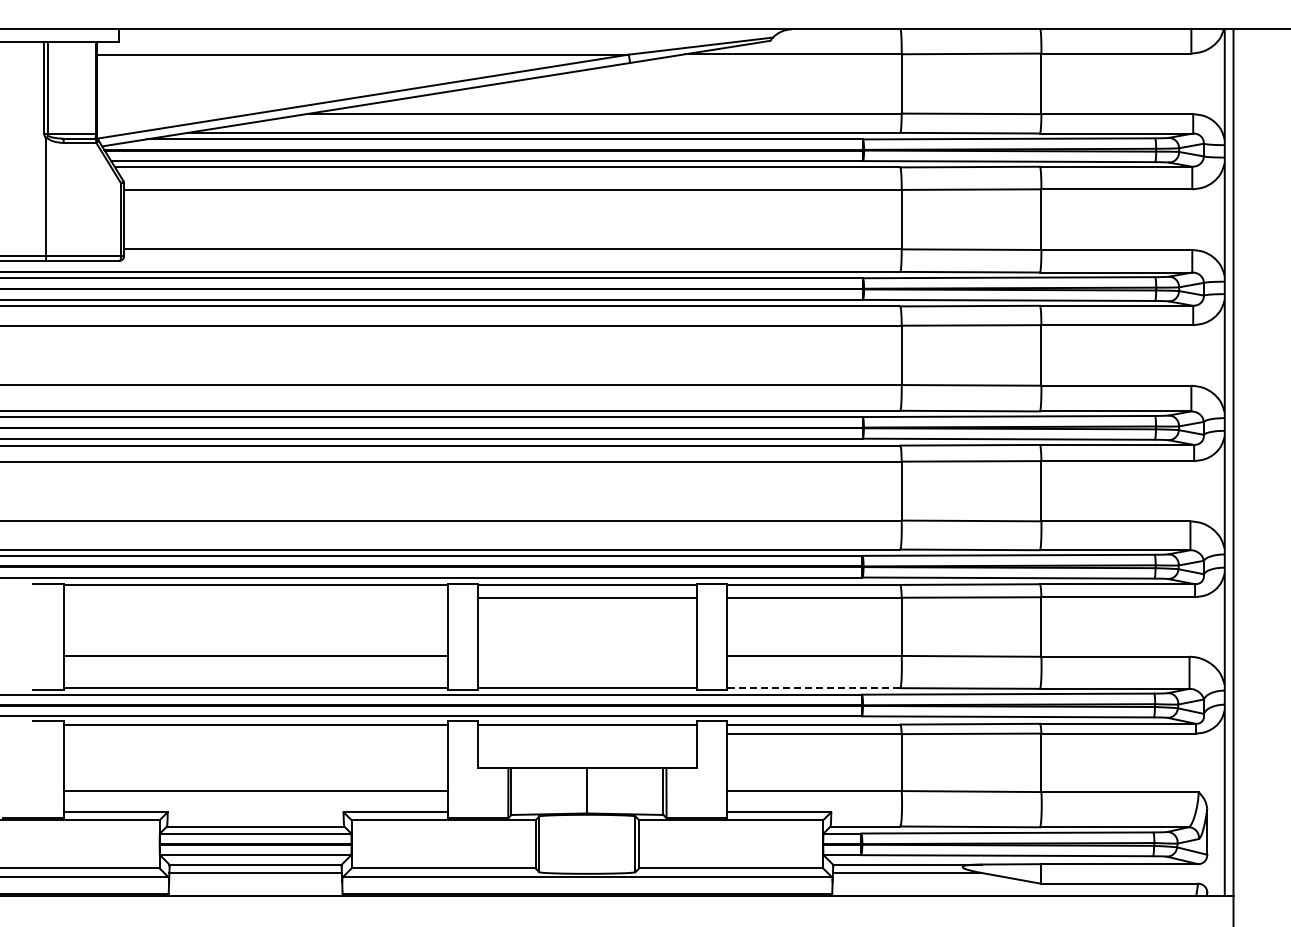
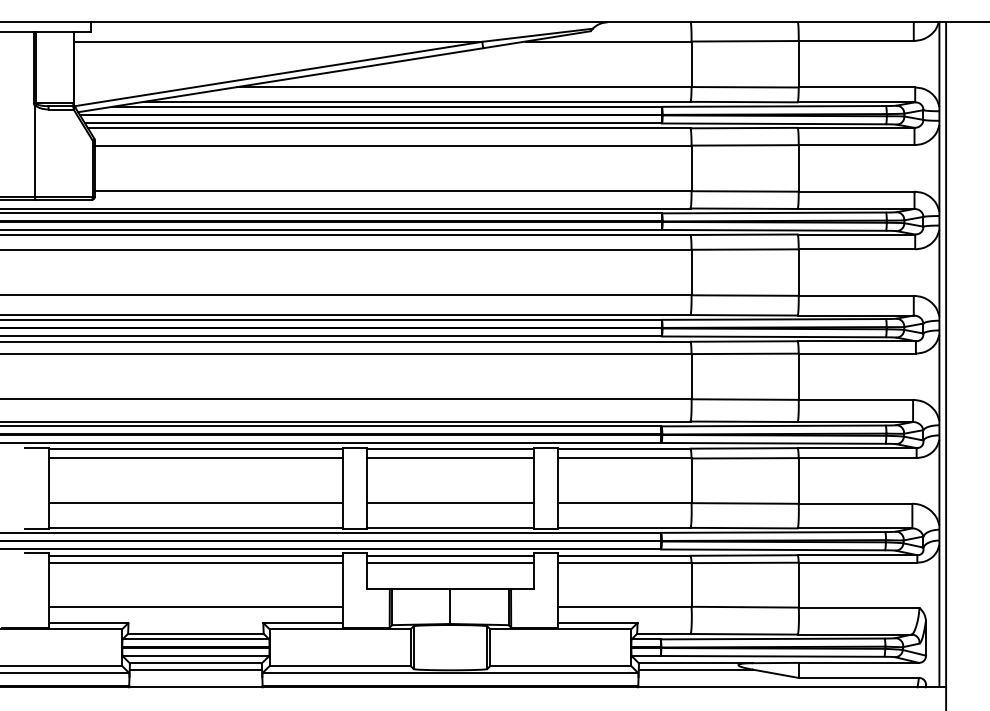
line: (255, 597) -> (195, 458), added
line: (587, 655) -> (450, 502), added
line: (813, 688) -> (623, 528), dashed -> solid
line: (255, 734) -> (195, 563), added
line: (587, 734) -> (450, 563), added

